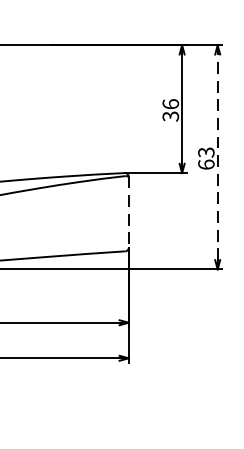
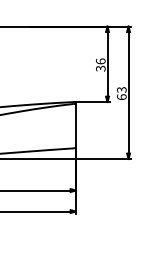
line: (217, 156) -> (128, 92), dashed -> solid
line: (129, 212) -> (76, 125), dashed -> solid

